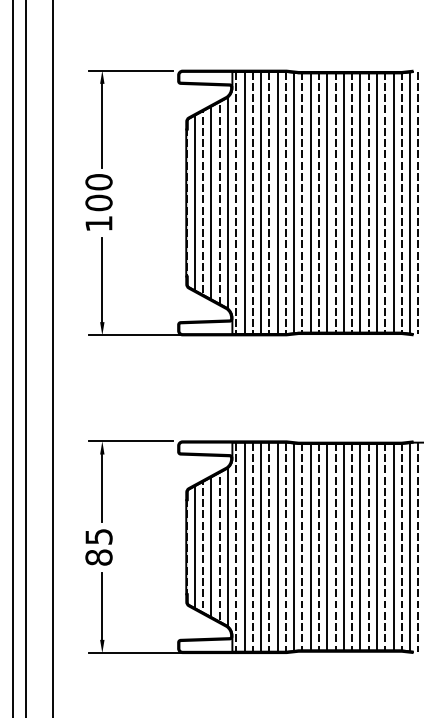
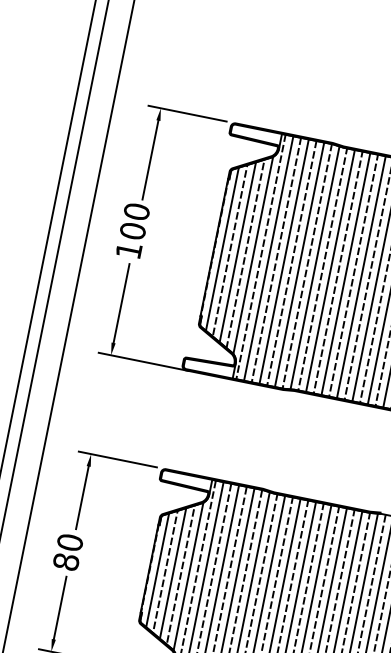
text: (98, 536) -> (69, 542), 85 -> 80

